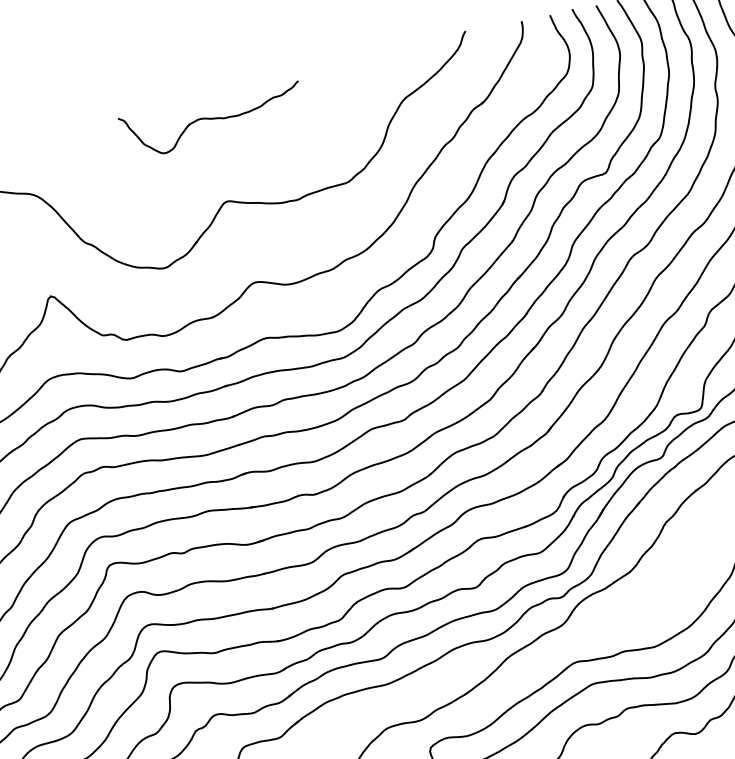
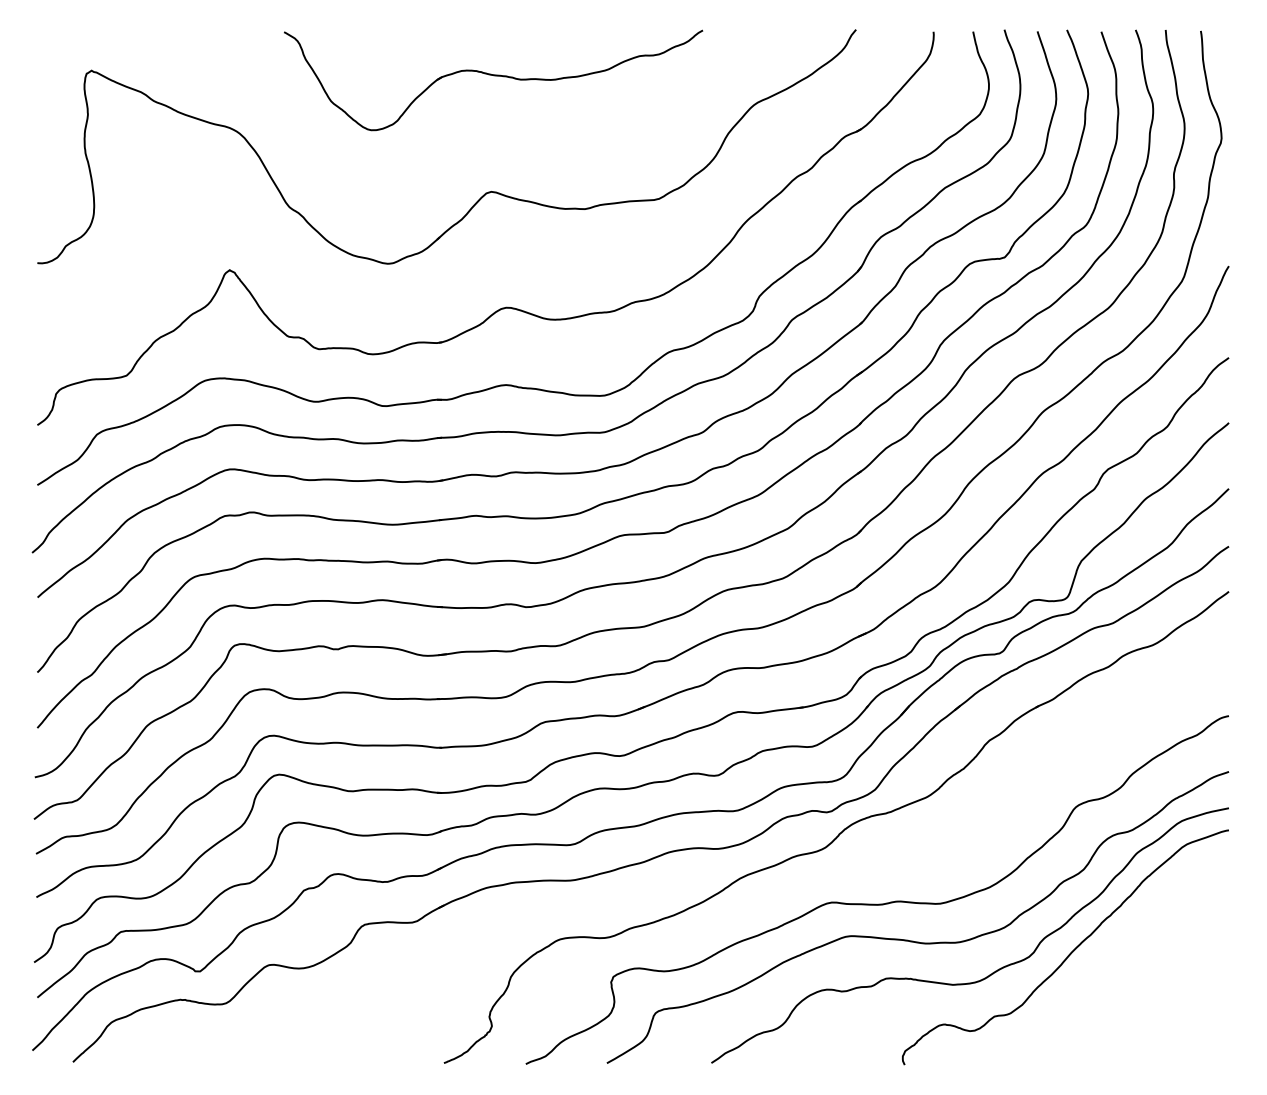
part: (212, 121) -> (493, 80), size x1.67

